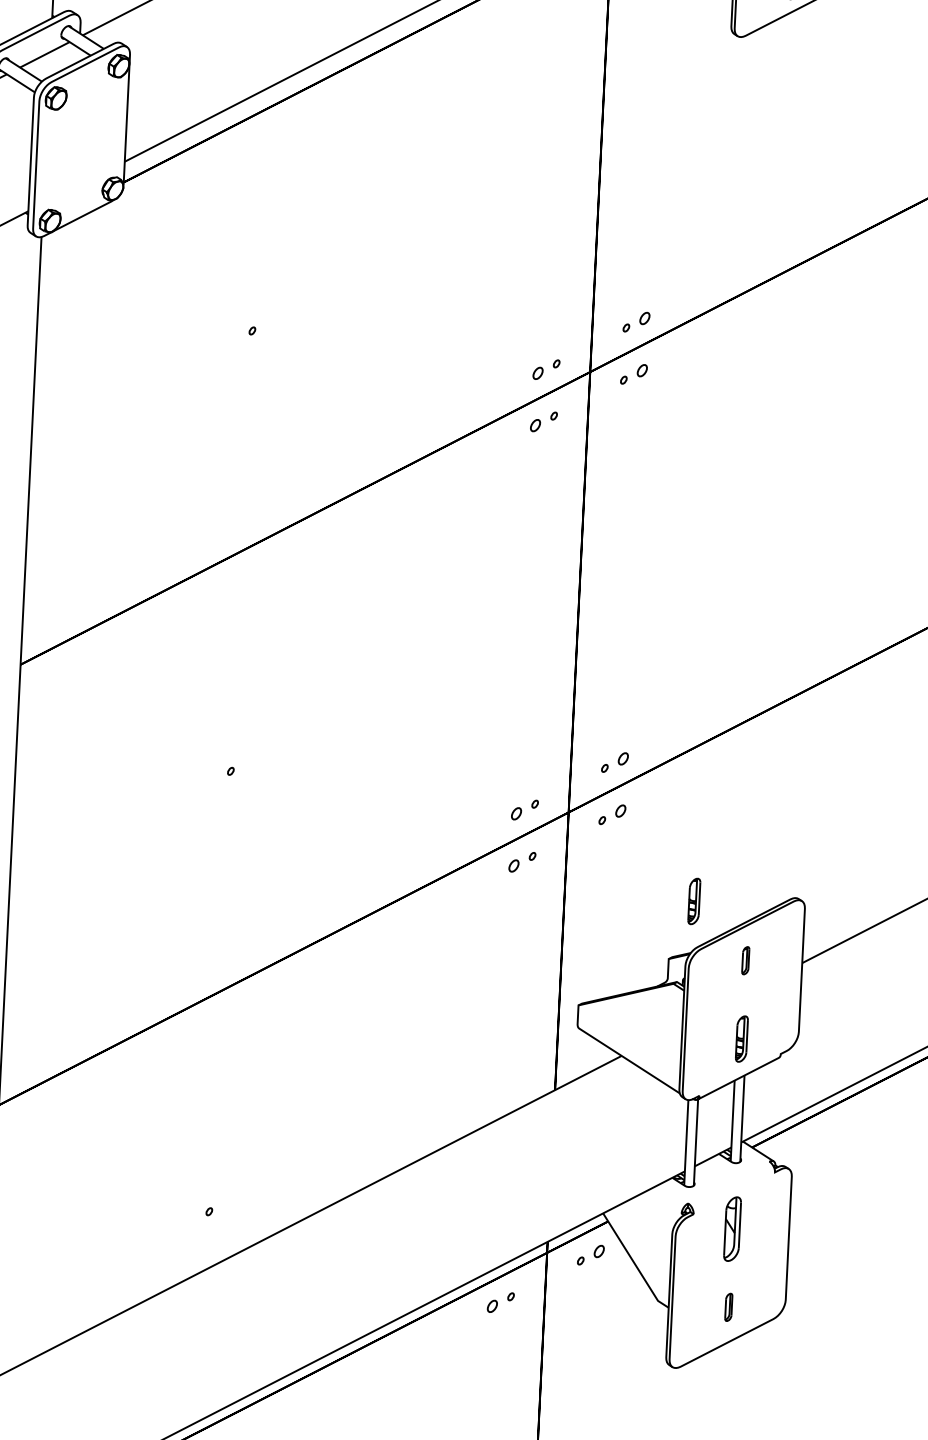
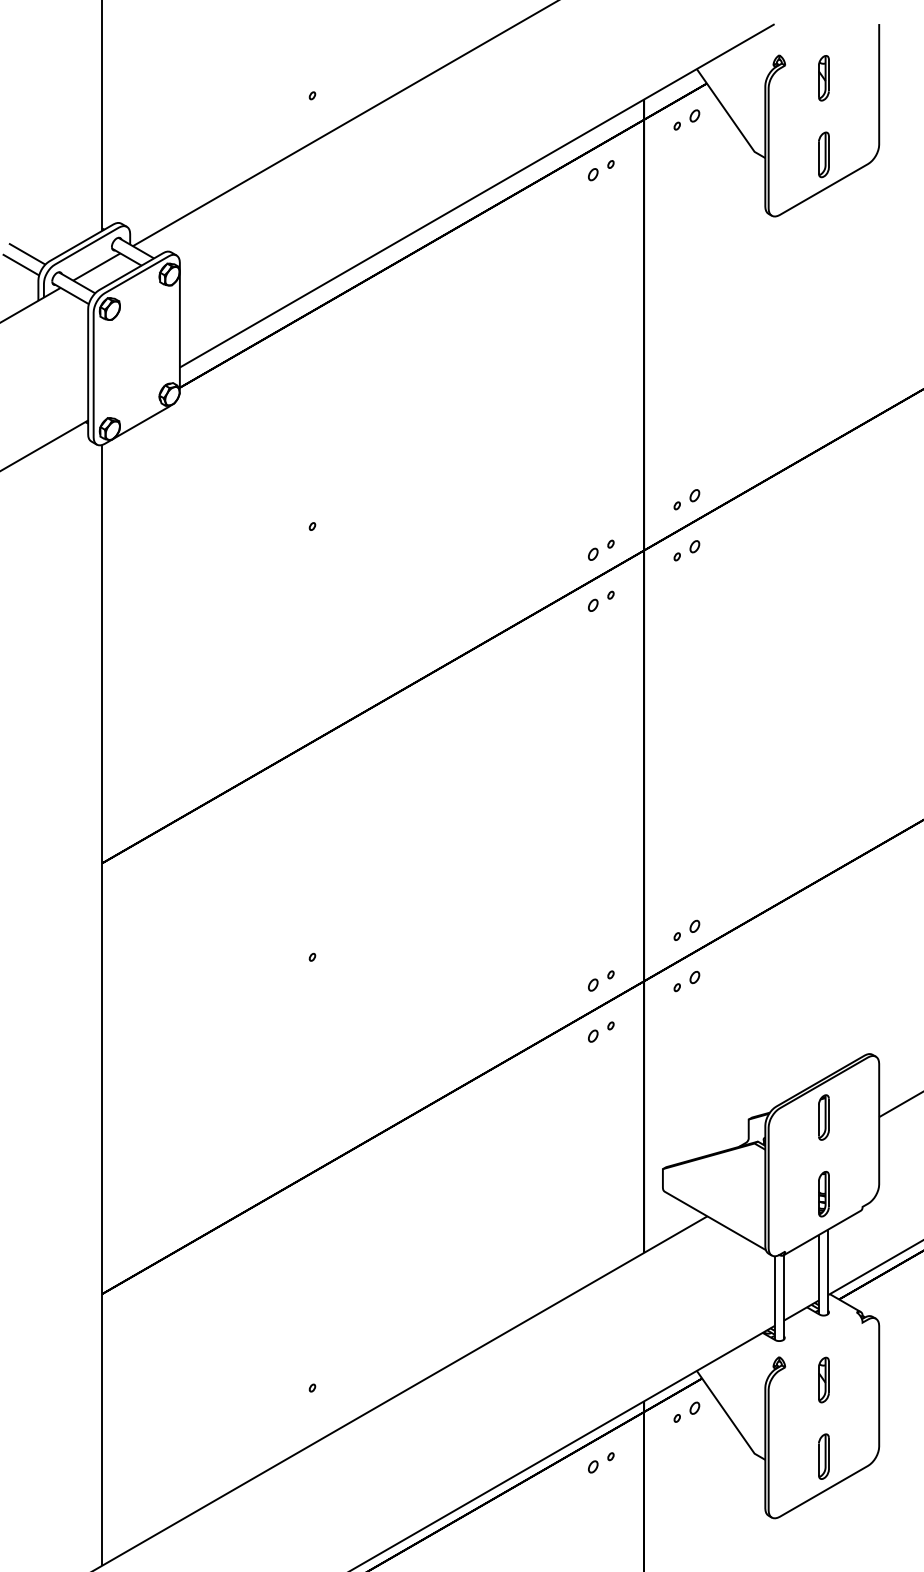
part: (693, 900) -> (770, 1061), removed
part: (745, 960) -> (823, 1117), size x1.67
part: (732, 1228) -> (823, 1379), size x0.71
part: (728, 1307) -> (823, 1456), size x1.67

